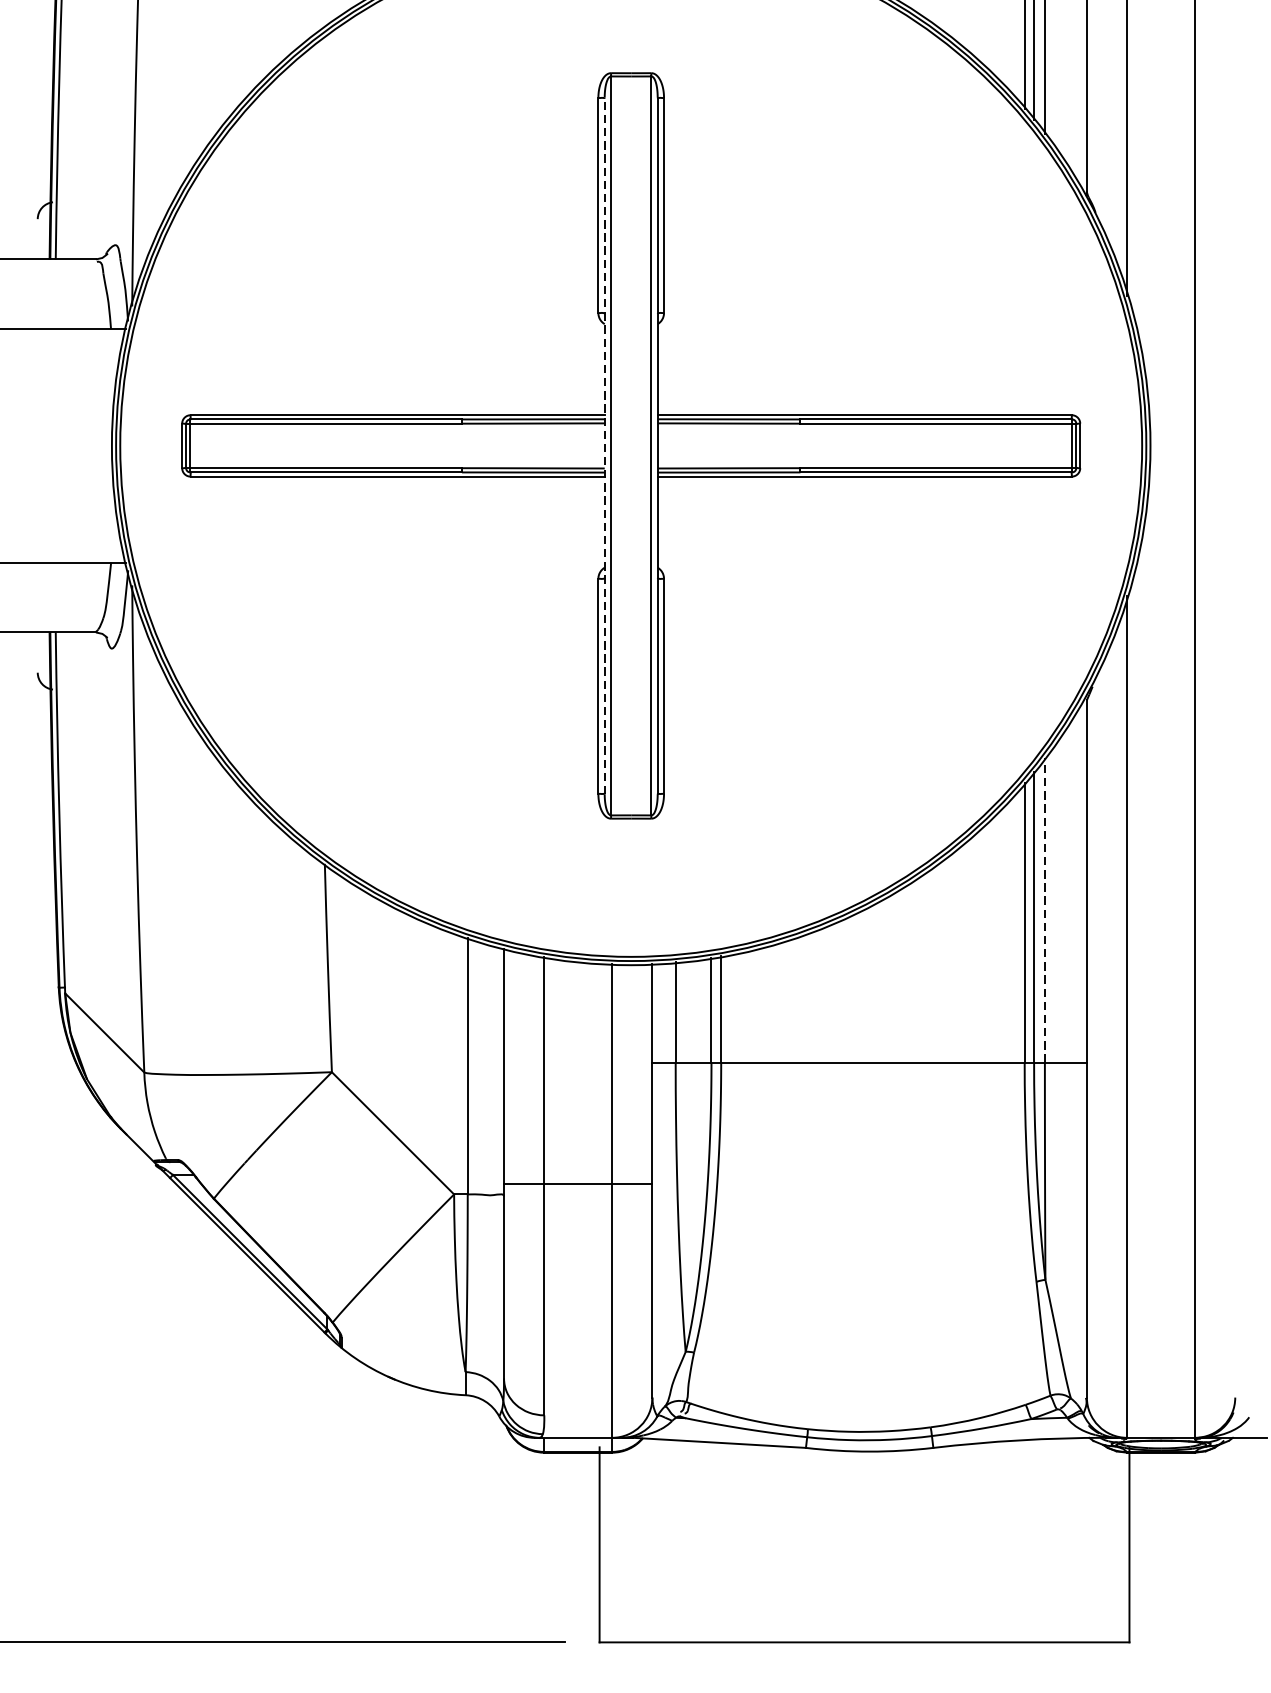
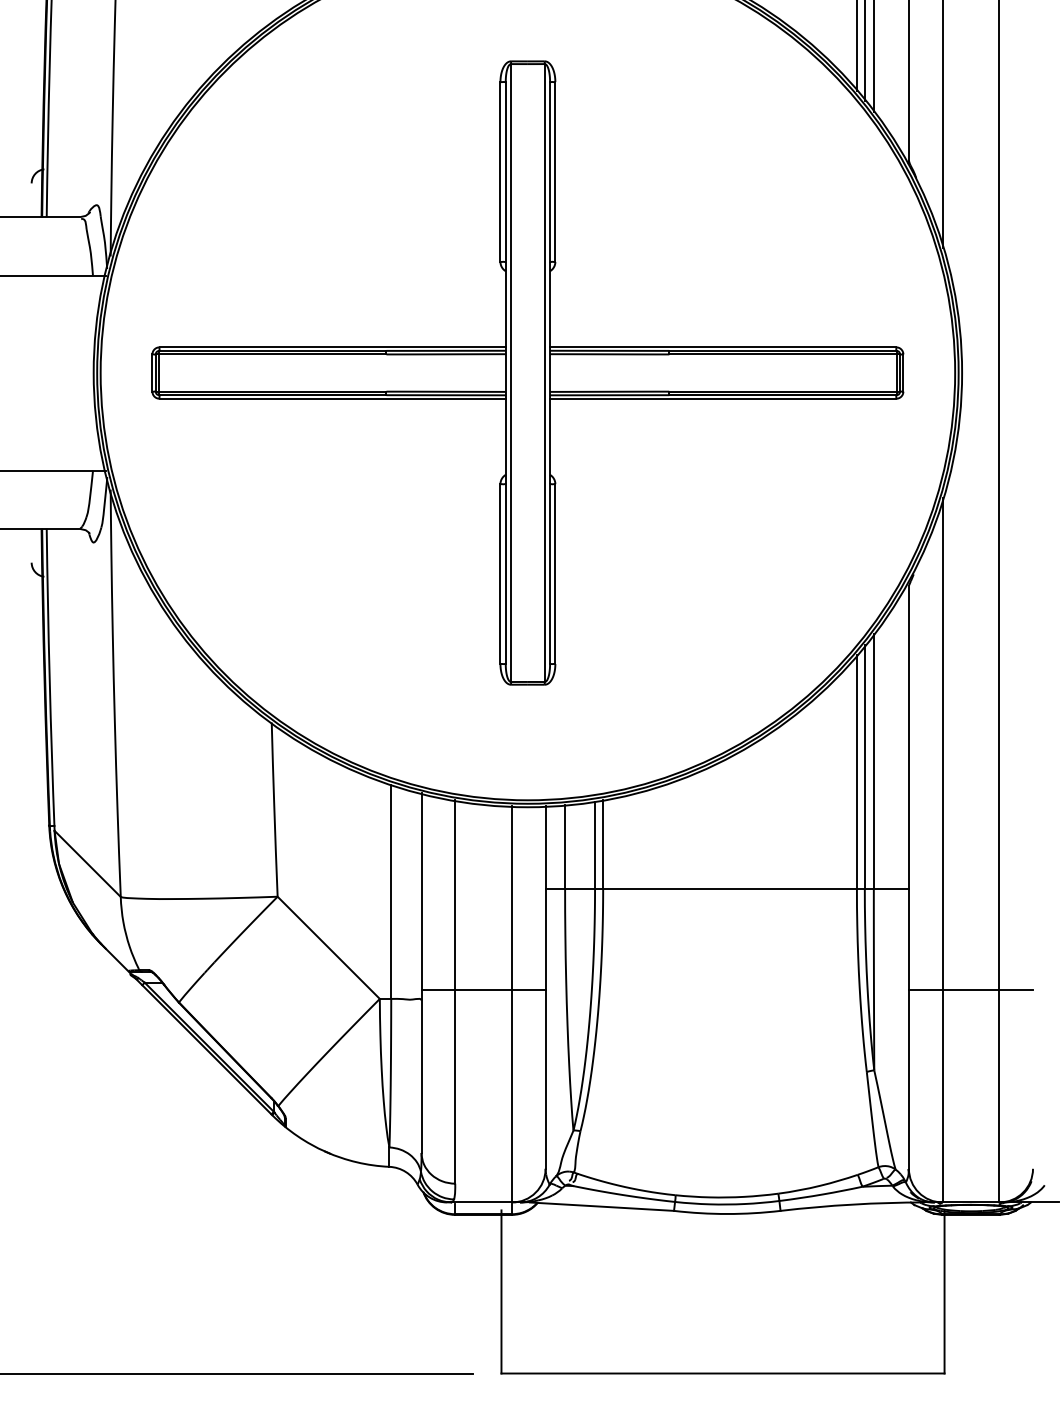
line: (604, 445) -> (505, 372), dashed -> solid
line: (1044, 910) -> (873, 761), dashed -> solid
line: (1160, 1183) -> (970, 989), added

